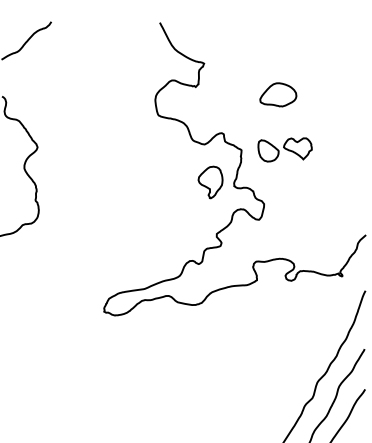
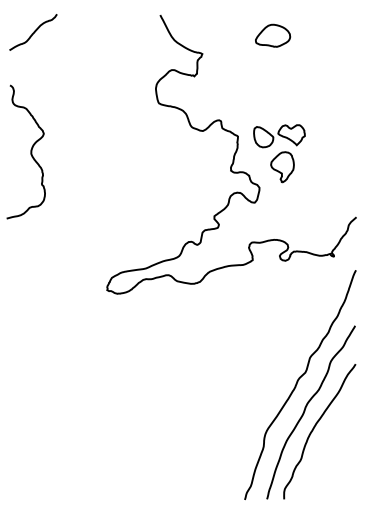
part: (278, 94) -> (273, 35), moved
part: (210, 182) -> (282, 167), moved

